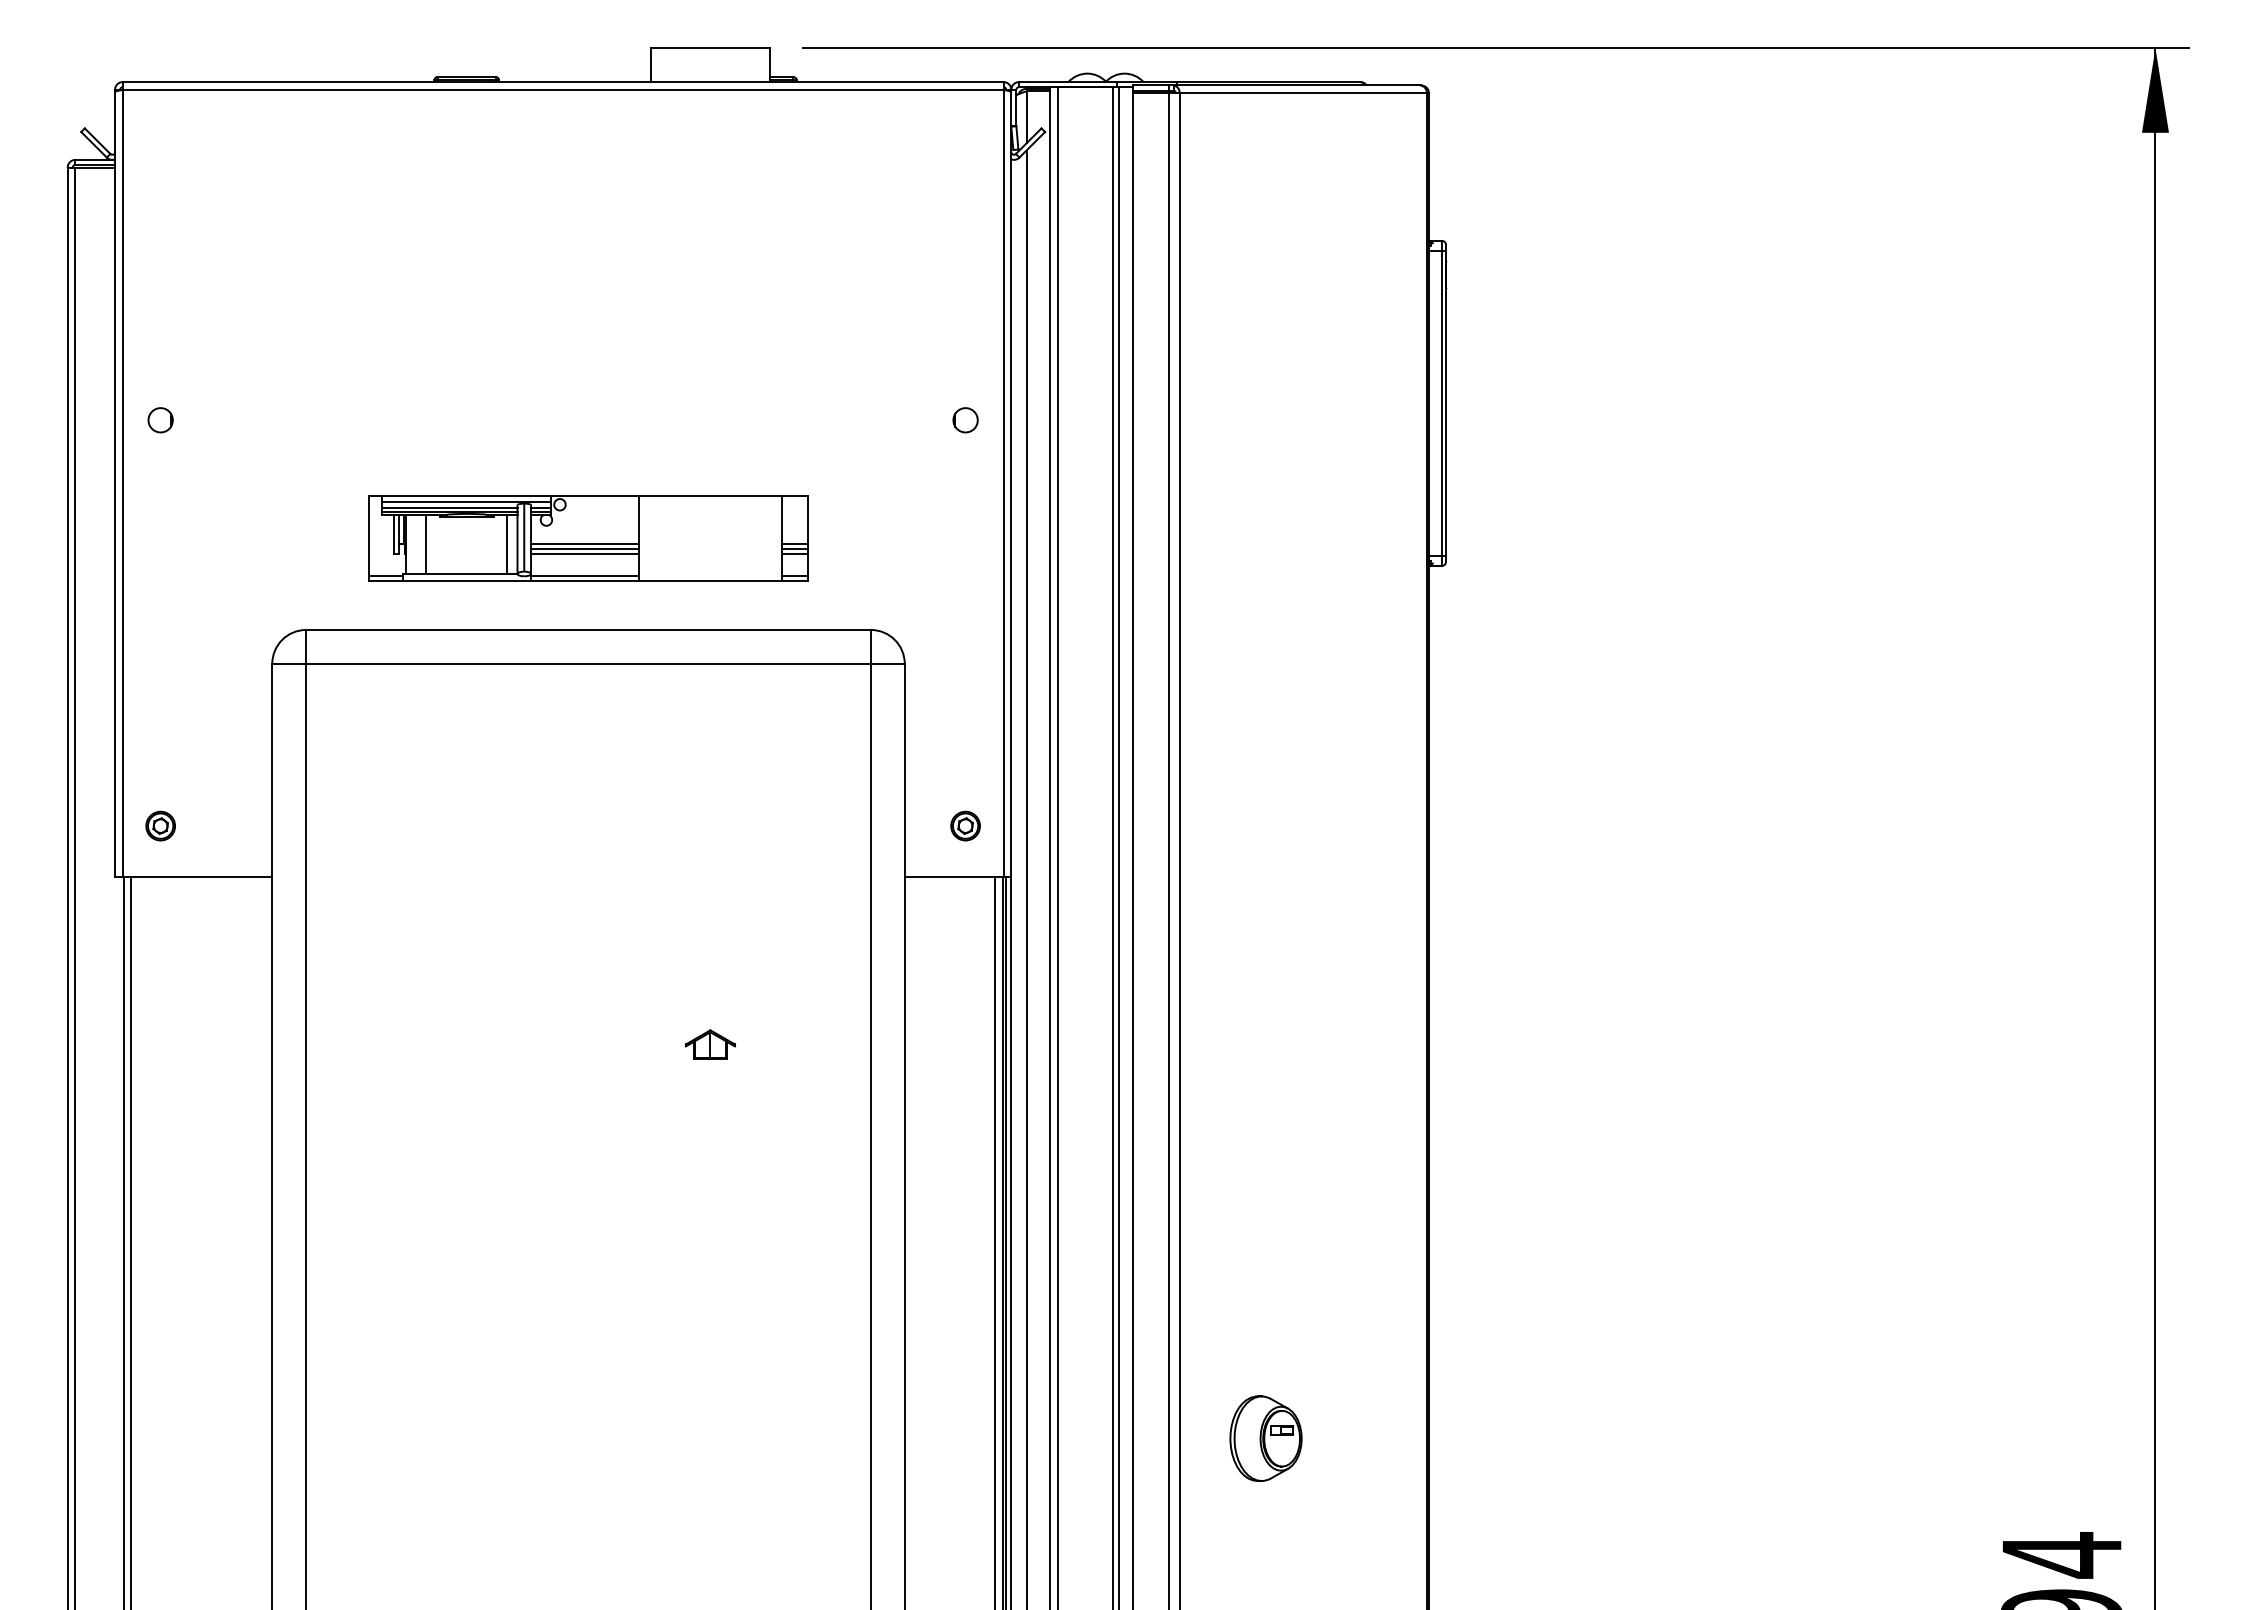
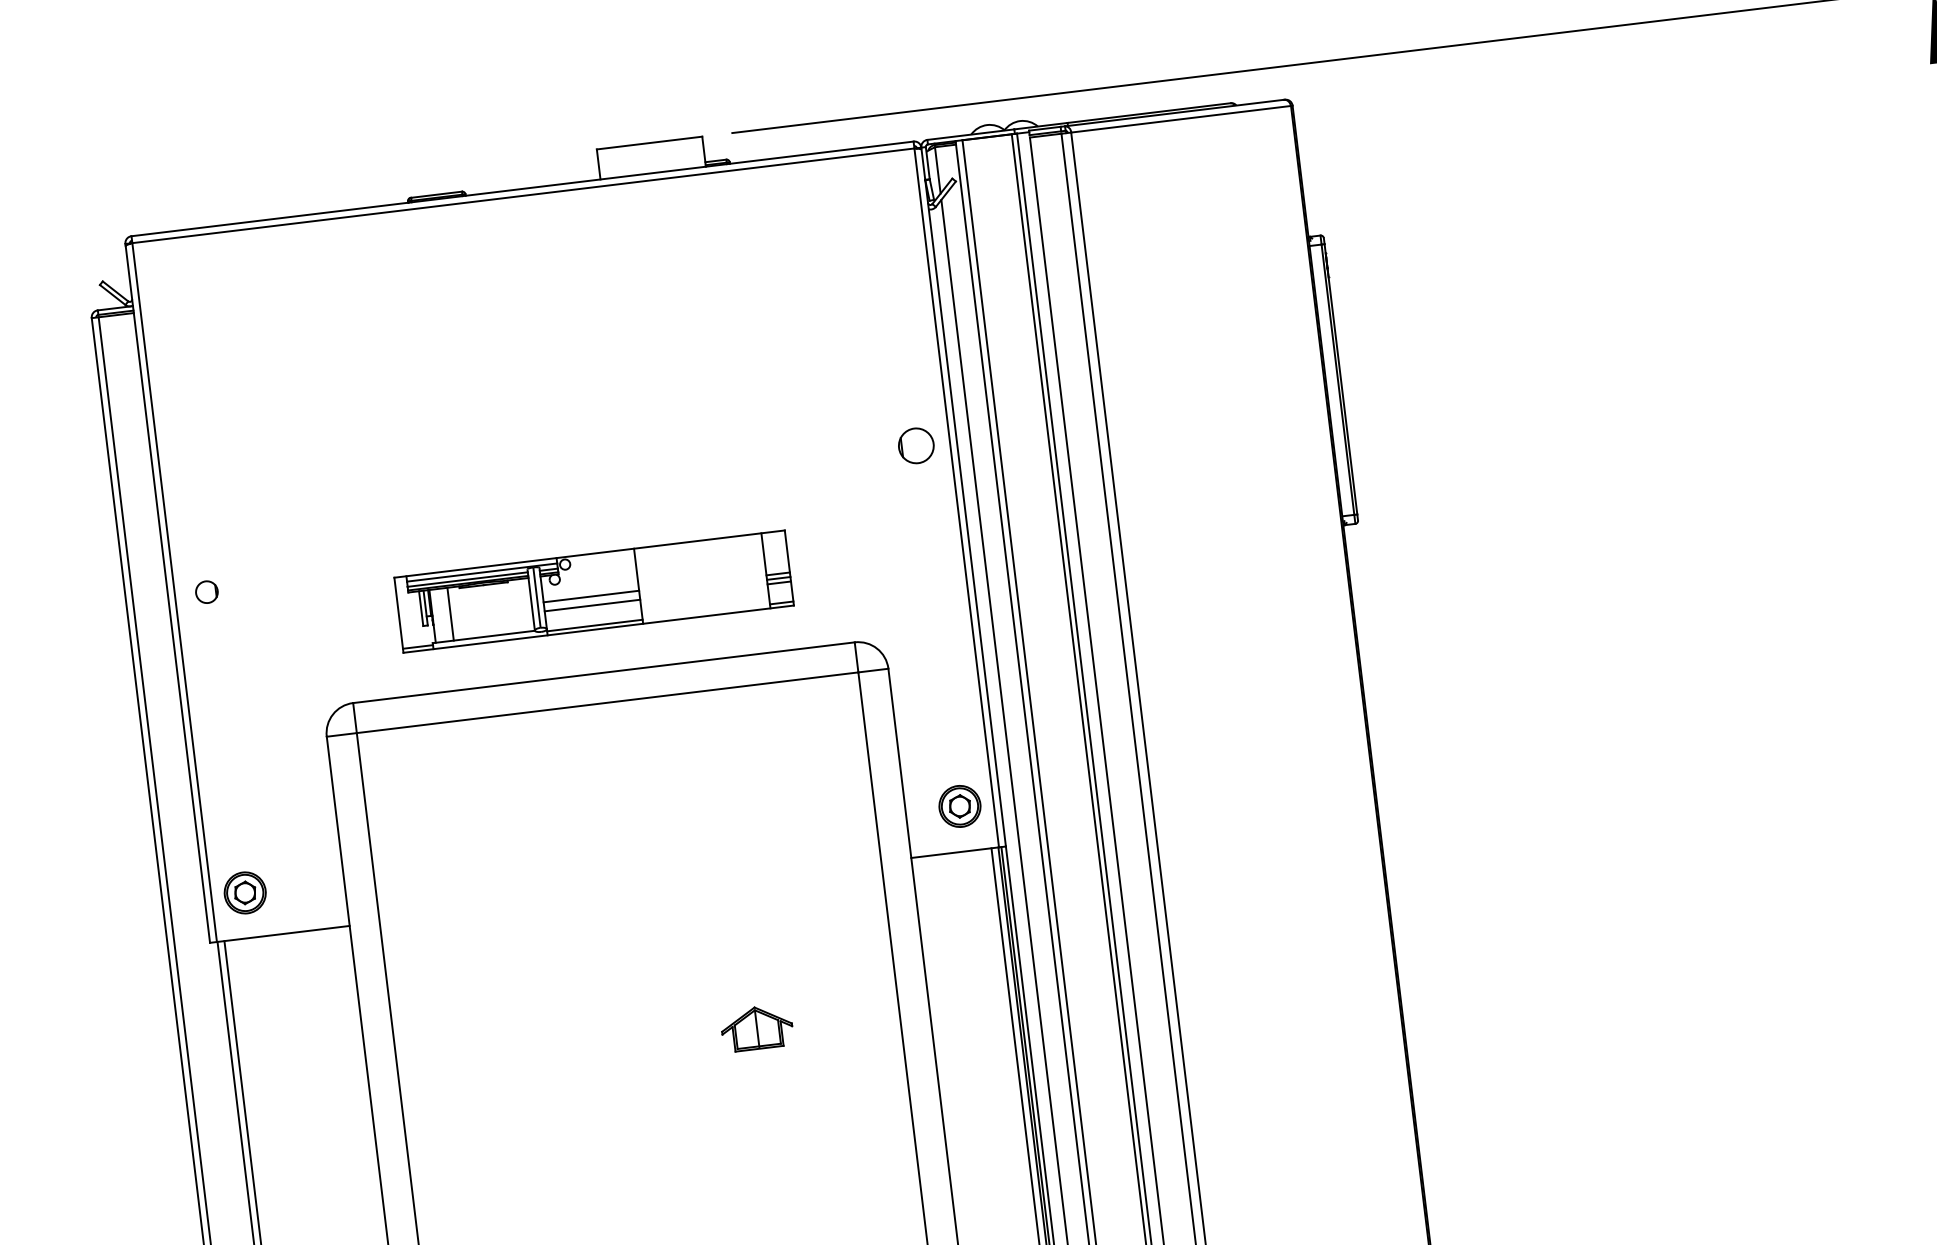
circle: (160, 420) -> (206, 592), moved
circle: (965, 420) -> (916, 446), size x1.6
line: (507, 544) -> (522, 605), removed
line: (584, 548) -> (591, 600), removed
part: (160, 825) -> (244, 892), size x1.6
part: (965, 825) -> (959, 805), size x1.6
part: (709, 1044) -> (755, 1027), size x1.6

